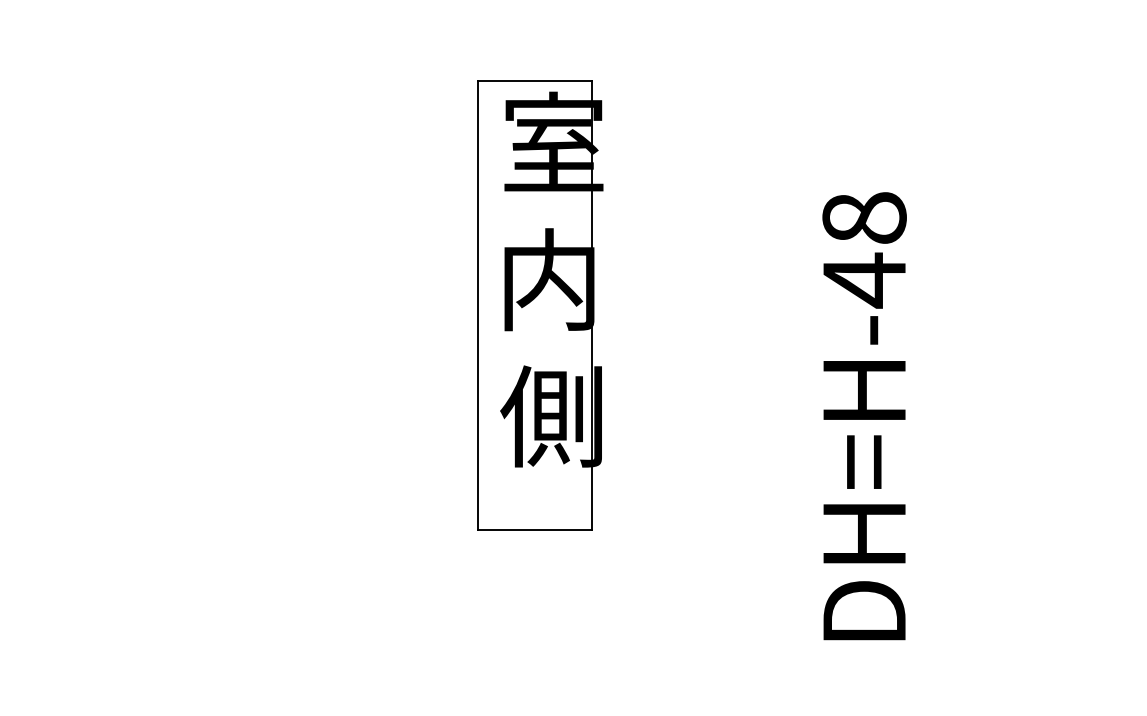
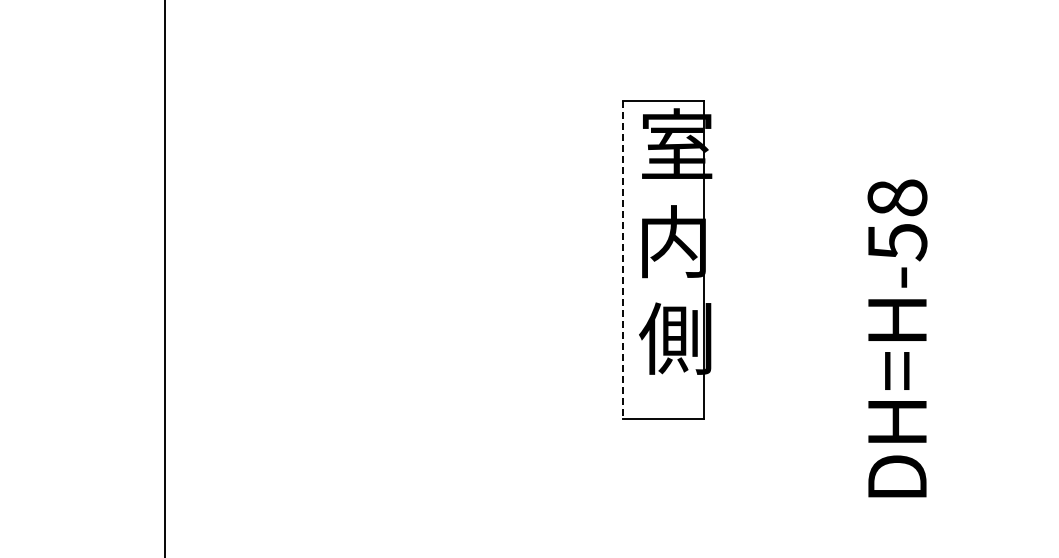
text: (864, 280) -> (897, 242), DH=H-48 -> DH=H-58
line: (478, 306) -> (623, 260), solid -> dashed

